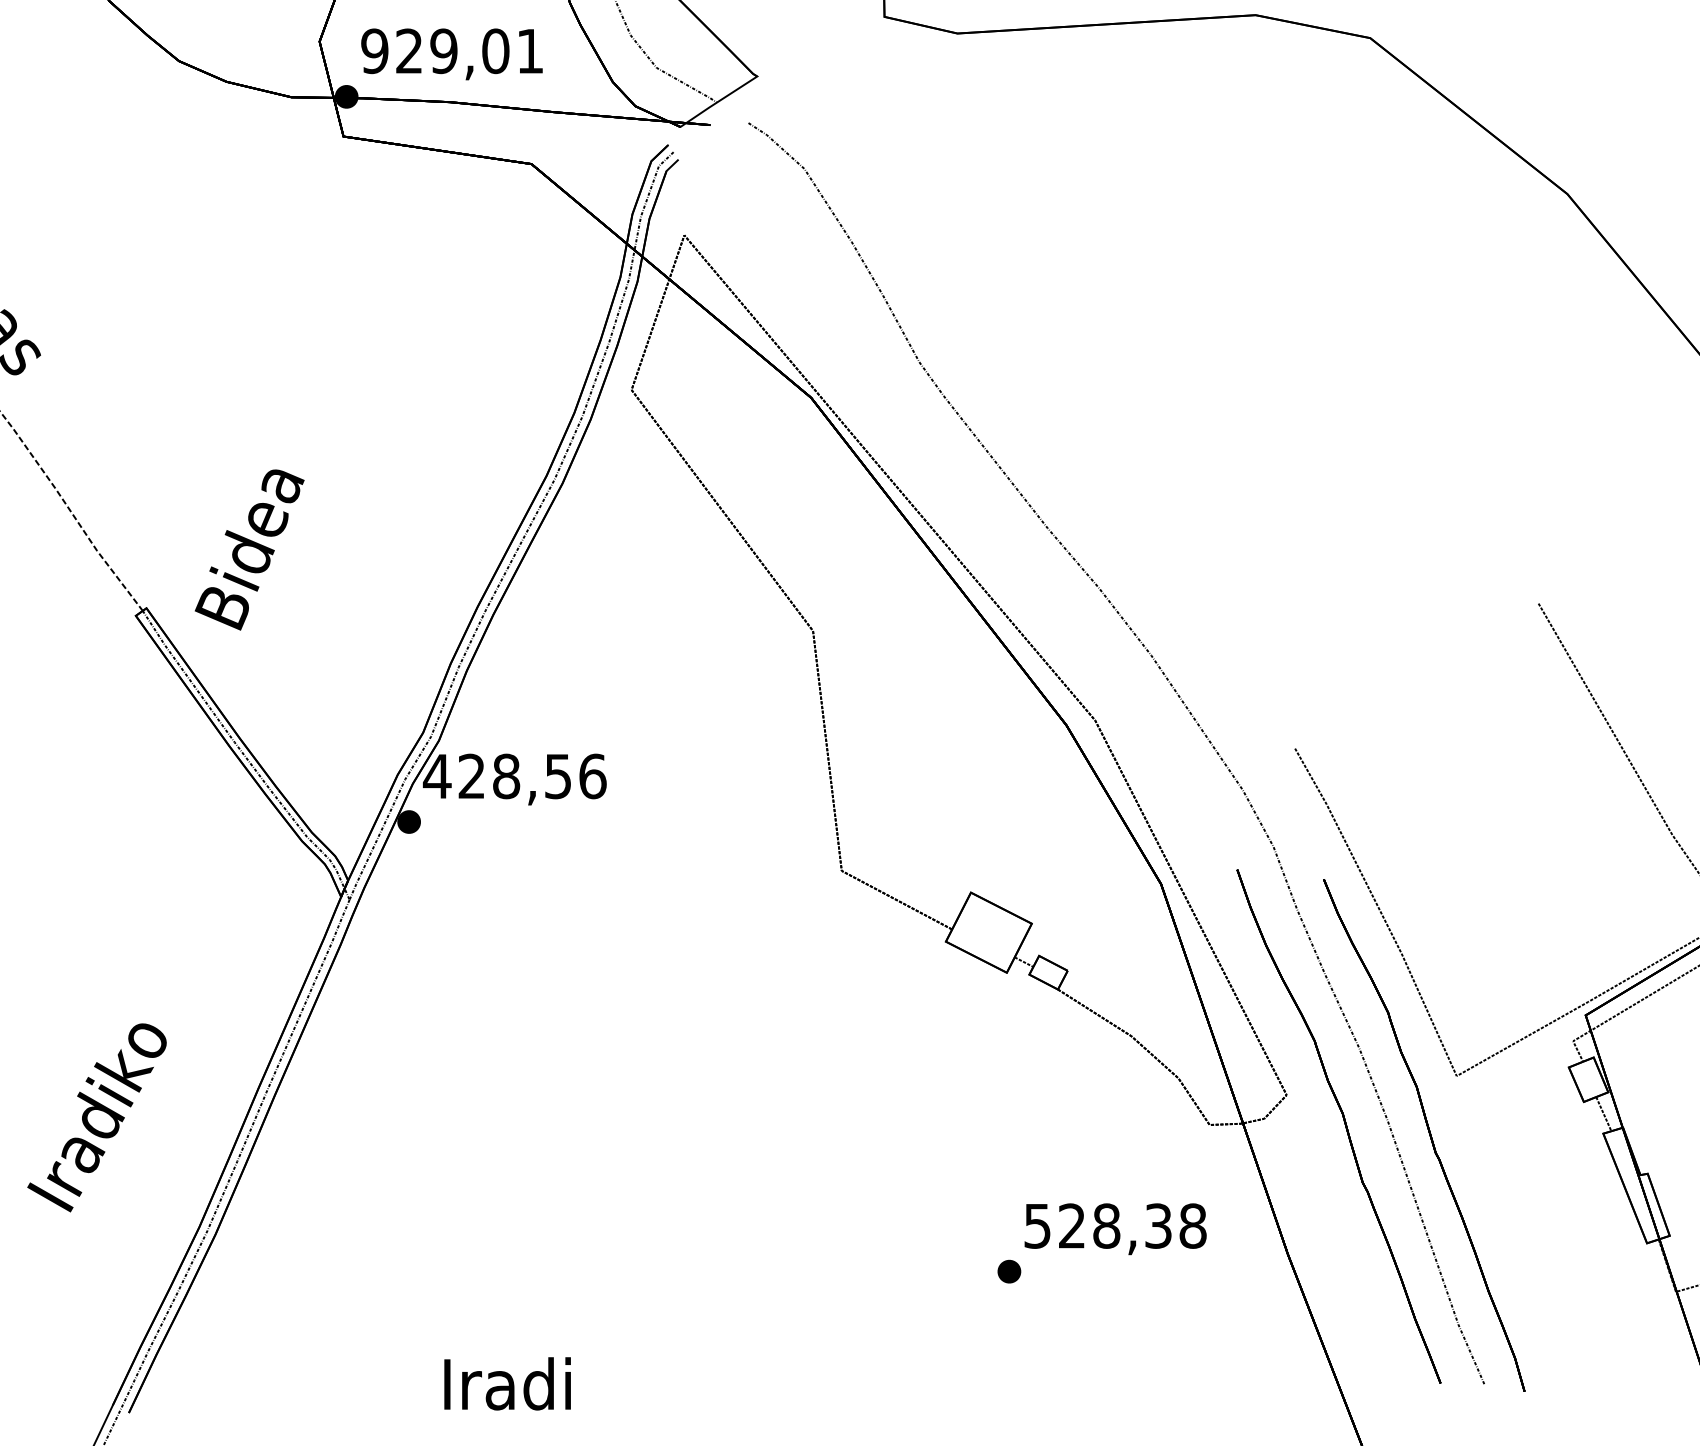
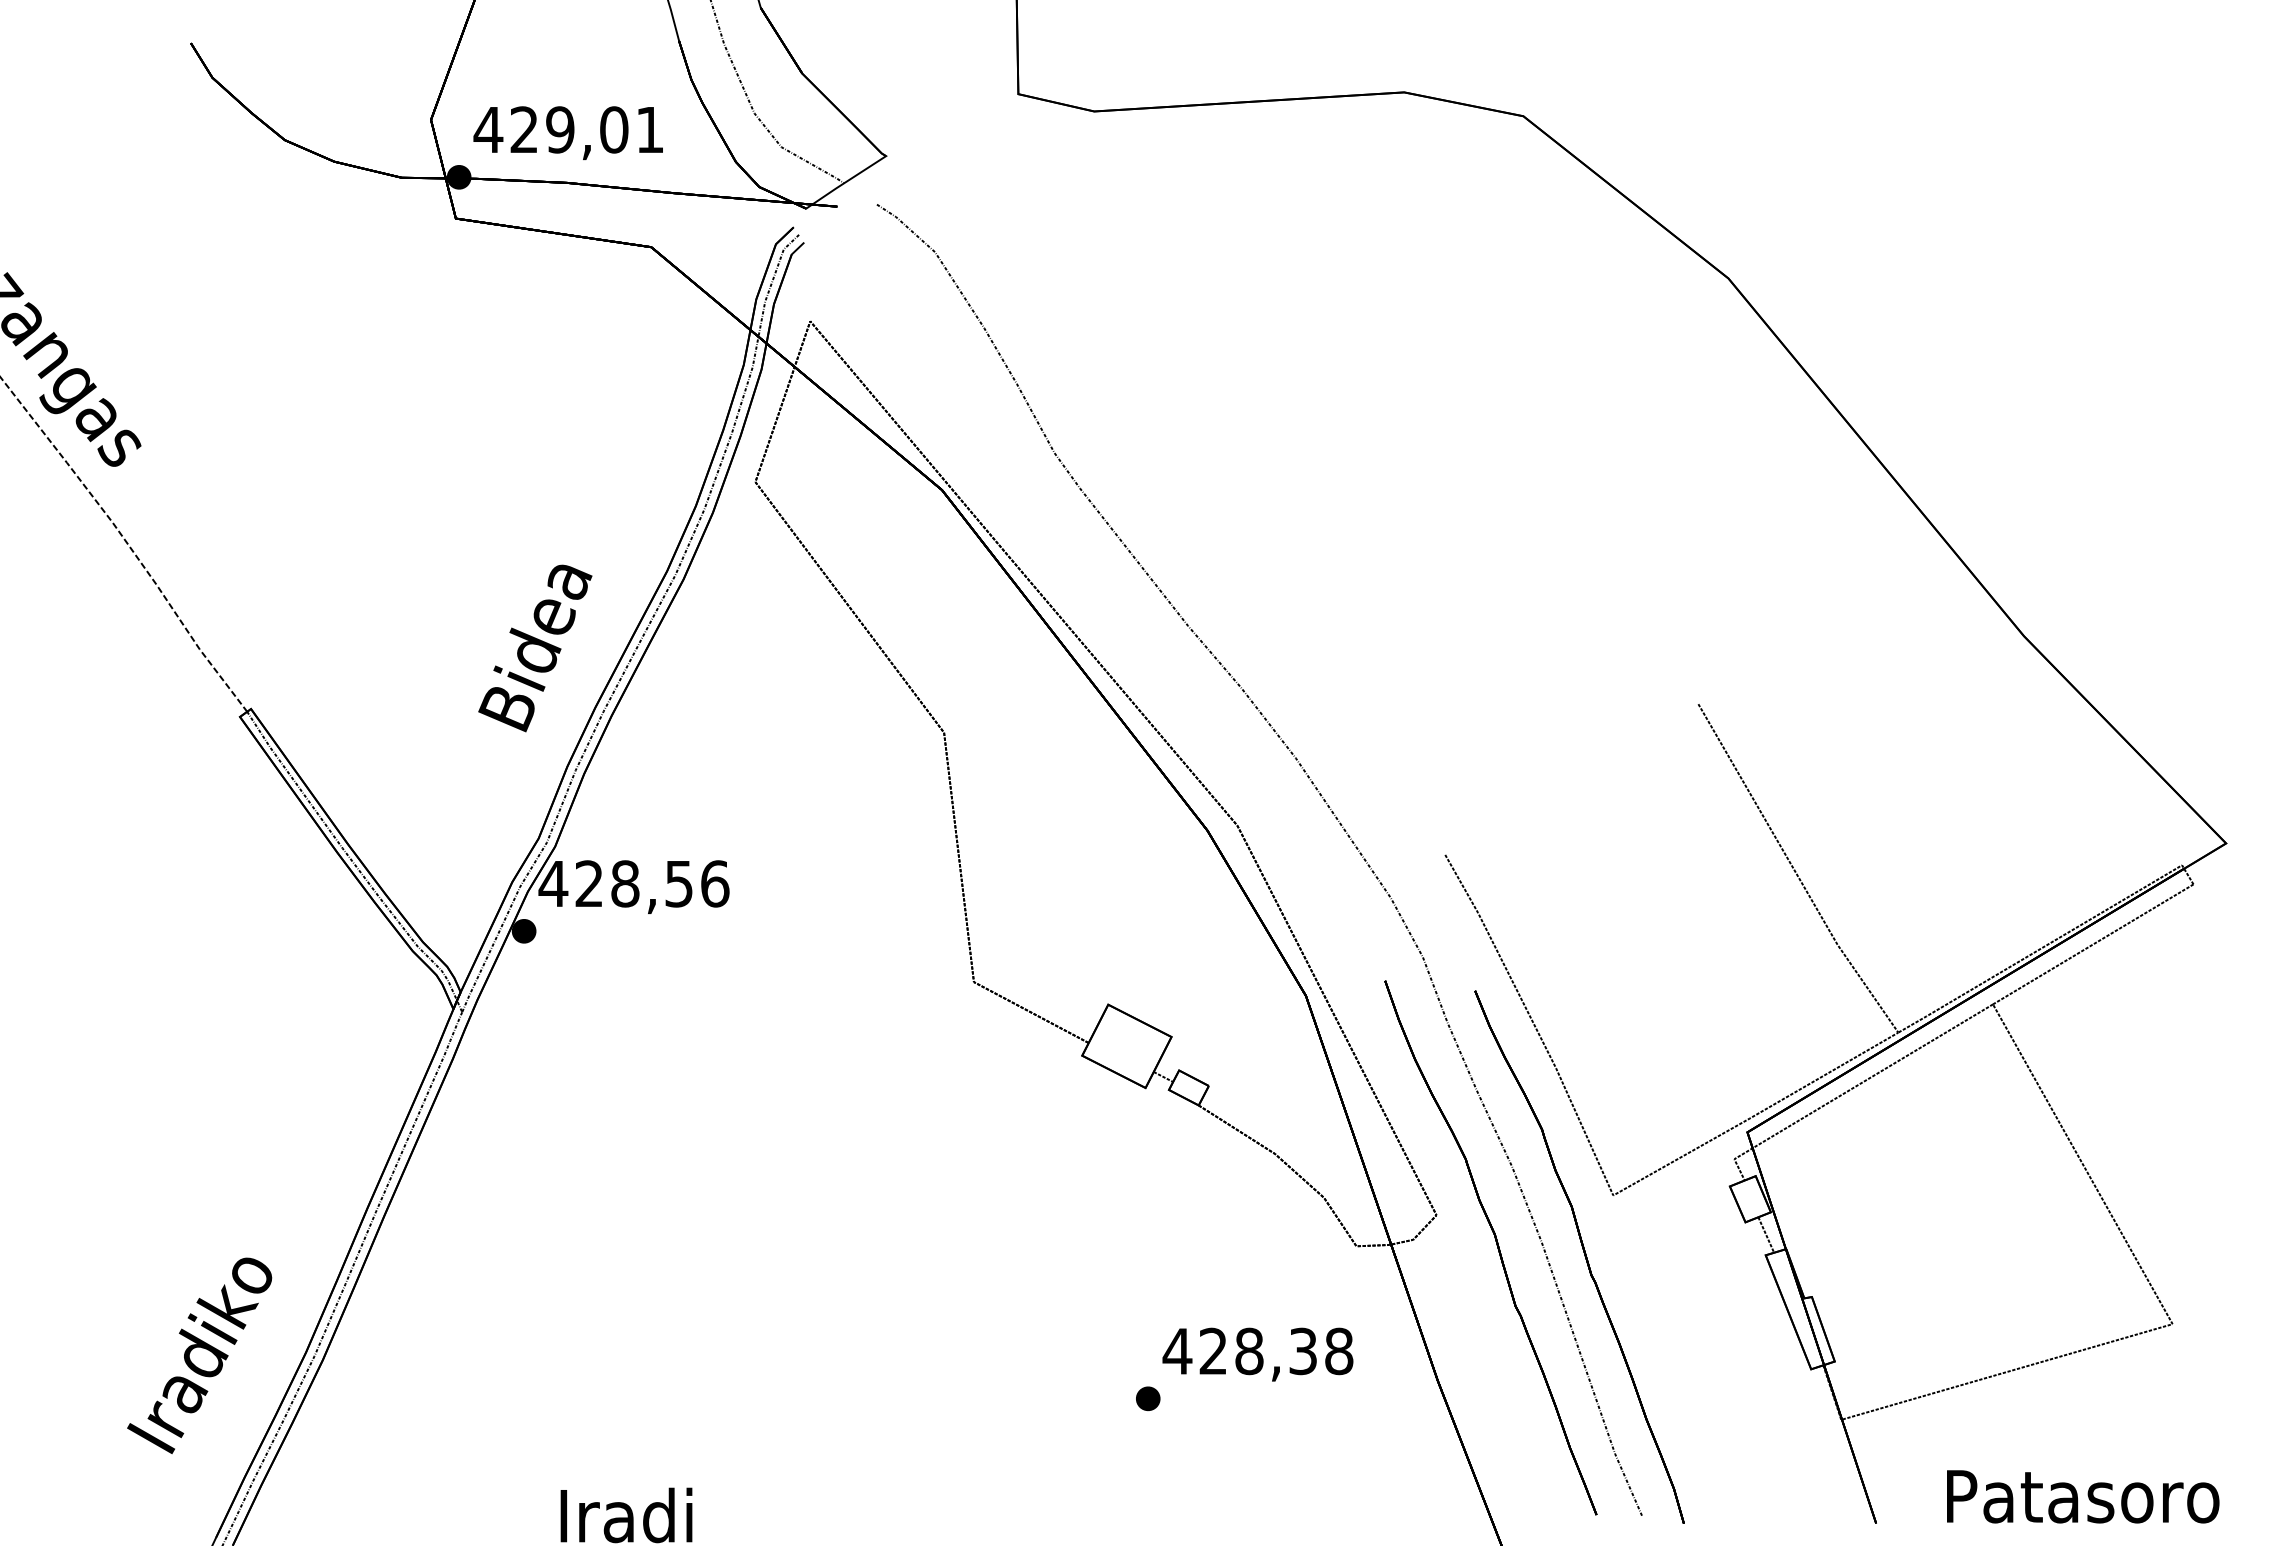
text: (374, 50) -> (488, 129), 929,01 -> 429,01
text: (249, 550) -> (535, 648), moved
text: (96, 1117) -> (199, 1355), moved
text: (1037, 1226) -> (1177, 1351), 528,38 -> 428,38

